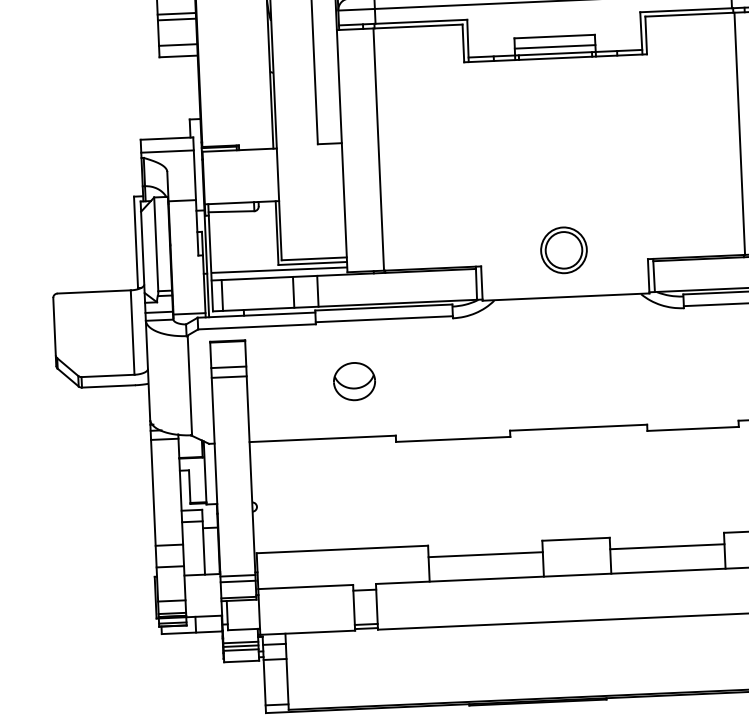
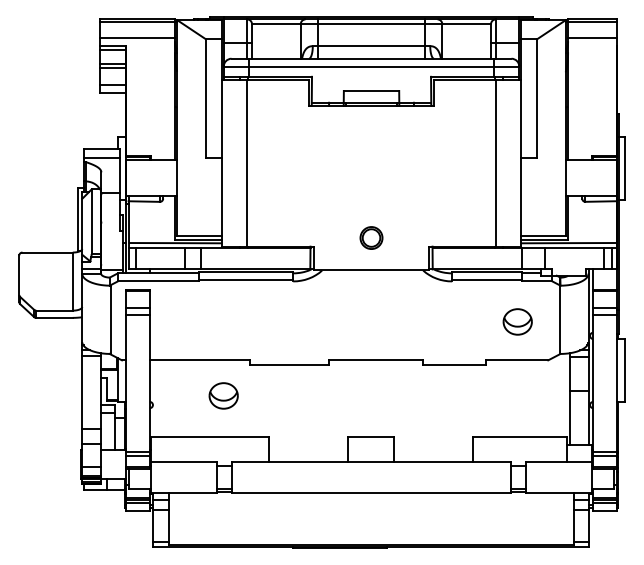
line: (555, 47) -> (371, 98), removed
part: (563, 249) -> (371, 237), size x0.7
part: (354, 380) -> (223, 395), moved
line: (667, 546) -> (433, 444), removed
line: (485, 554) -> (308, 444), removed

